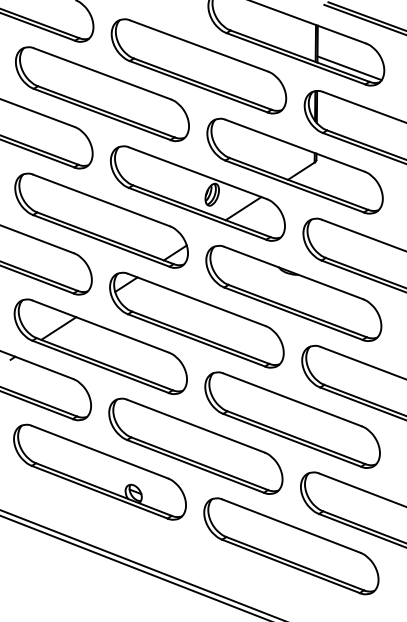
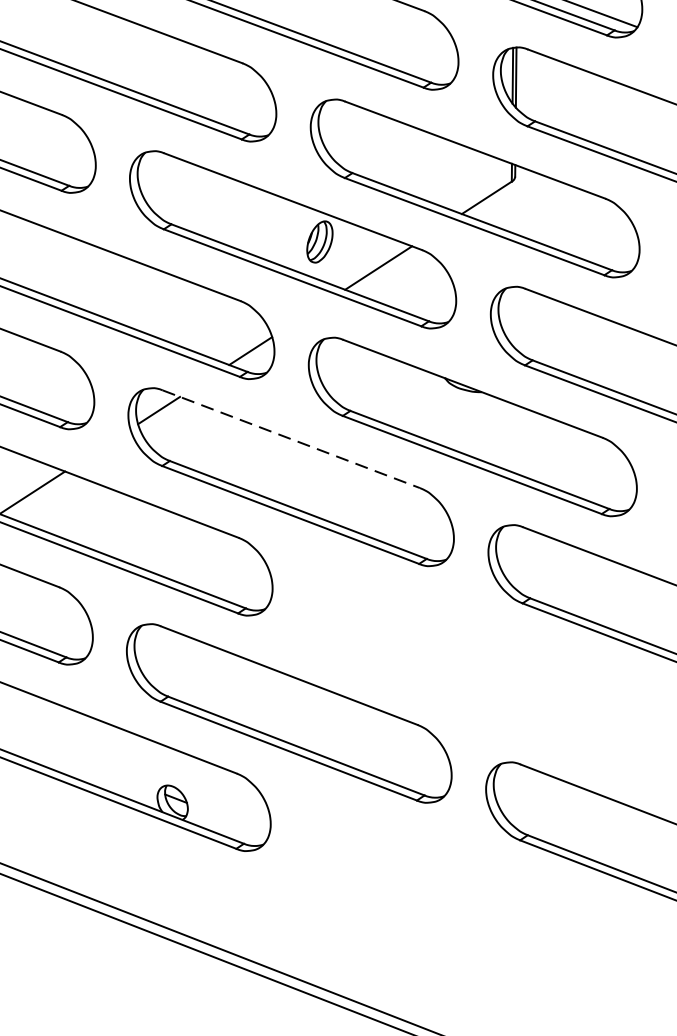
line: (197, 300) -> (292, 440), solid -> dashed
part: (292, 419) -> (470, 663), removed
part: (291, 546) -> (468, 901), removed

